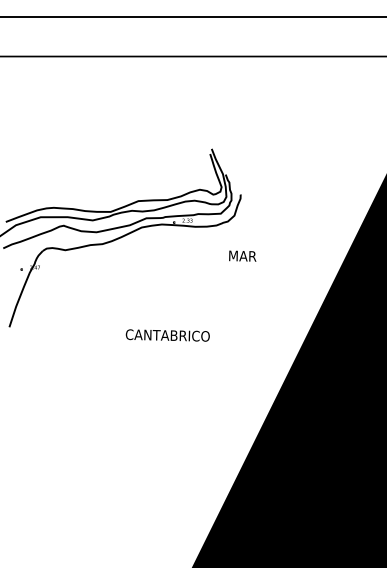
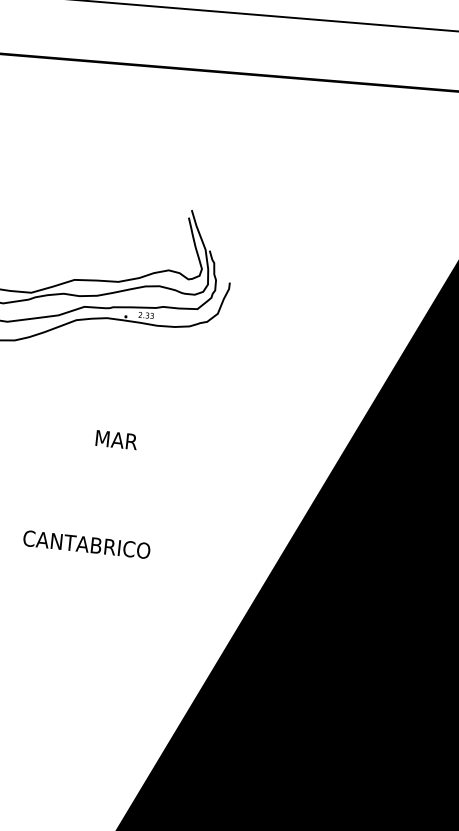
text: (242, 255) -> (116, 439), moved
text: (167, 335) -> (86, 544), moved

